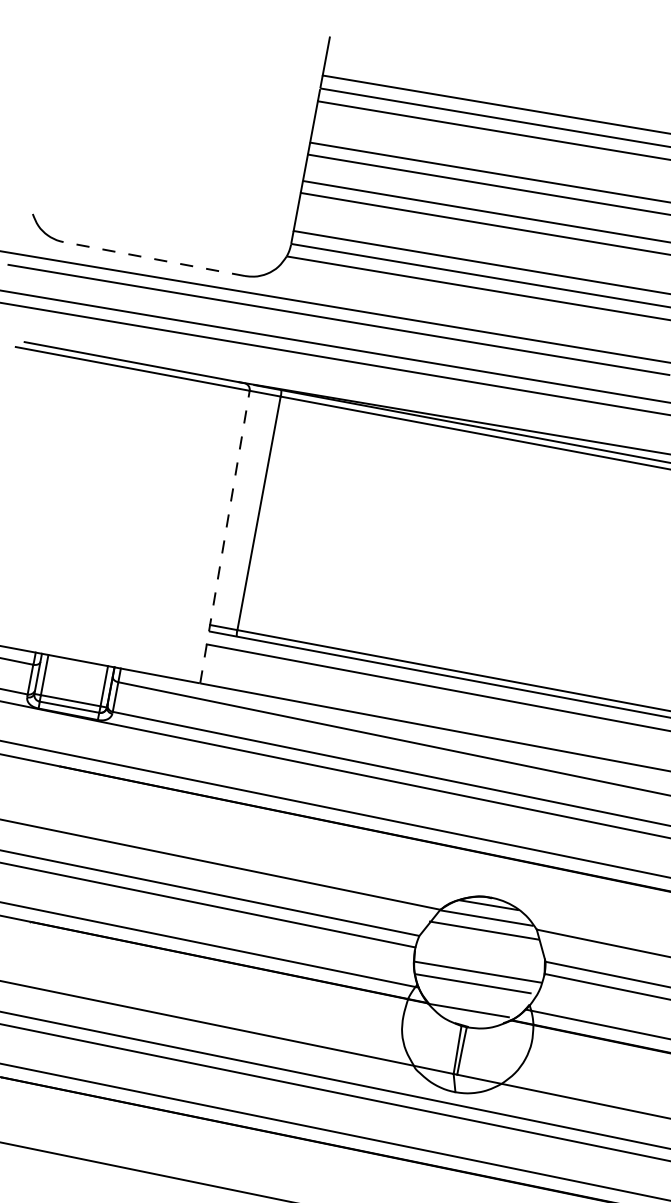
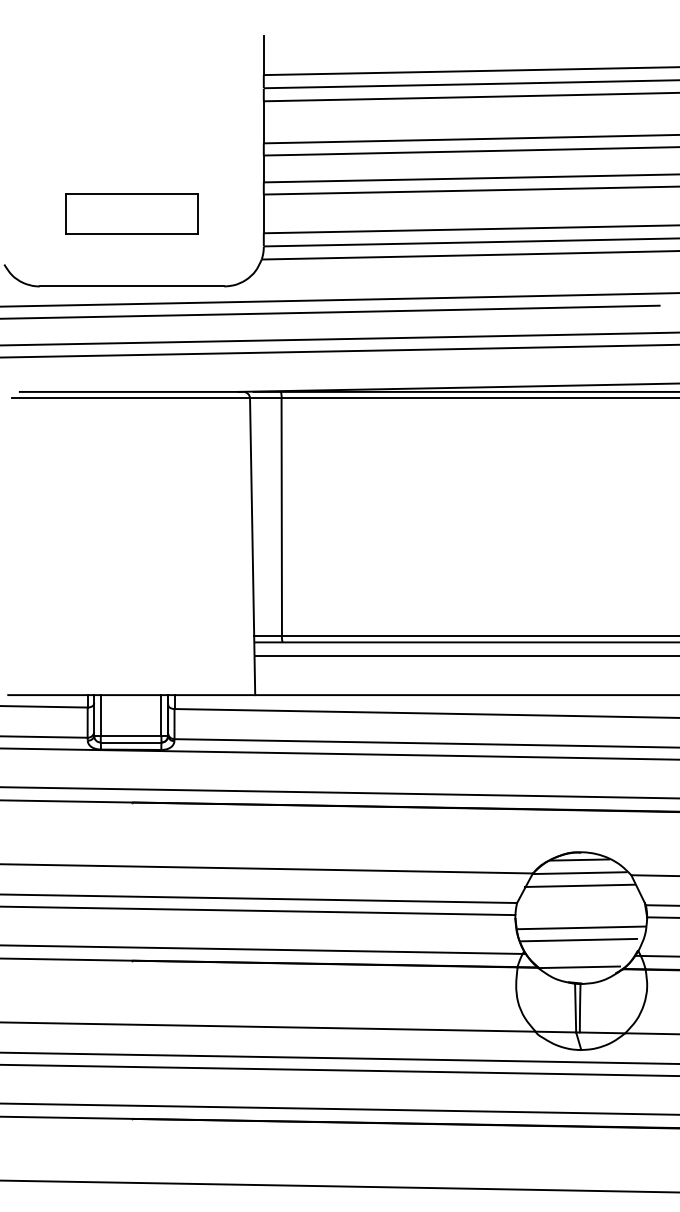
part: (167, 187) -> (131, 213), added
line: (153, 258) -> (131, 286), dashed -> solid
line: (224, 536) -> (252, 546), dashed -> solid

